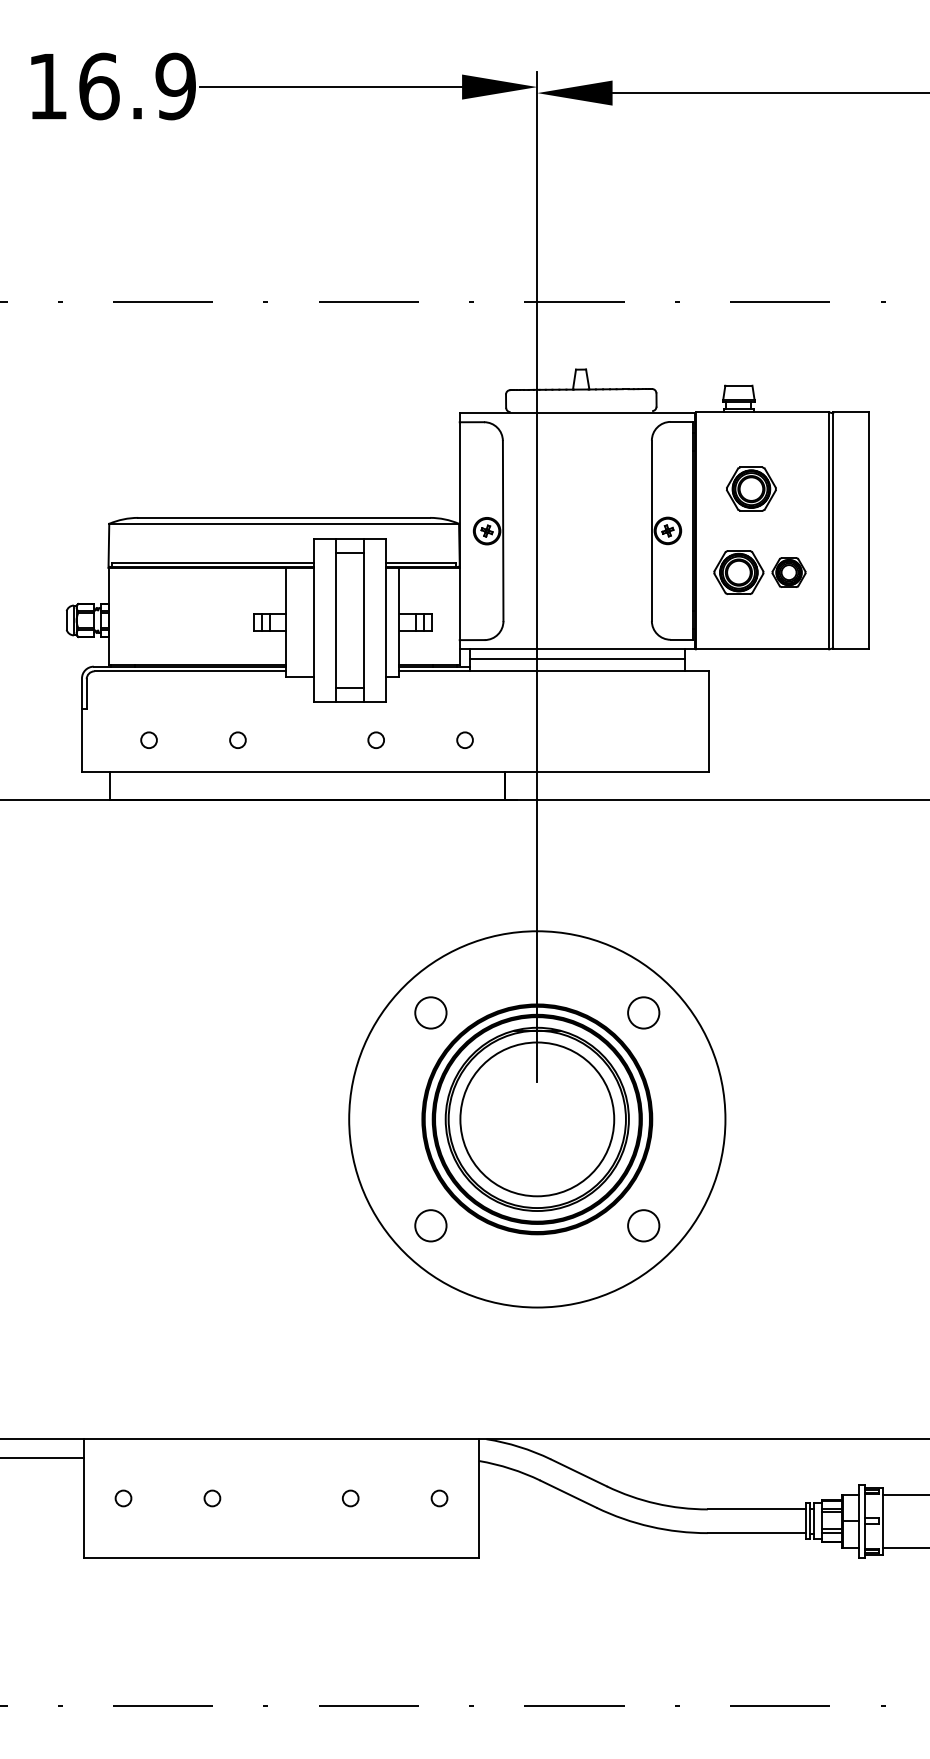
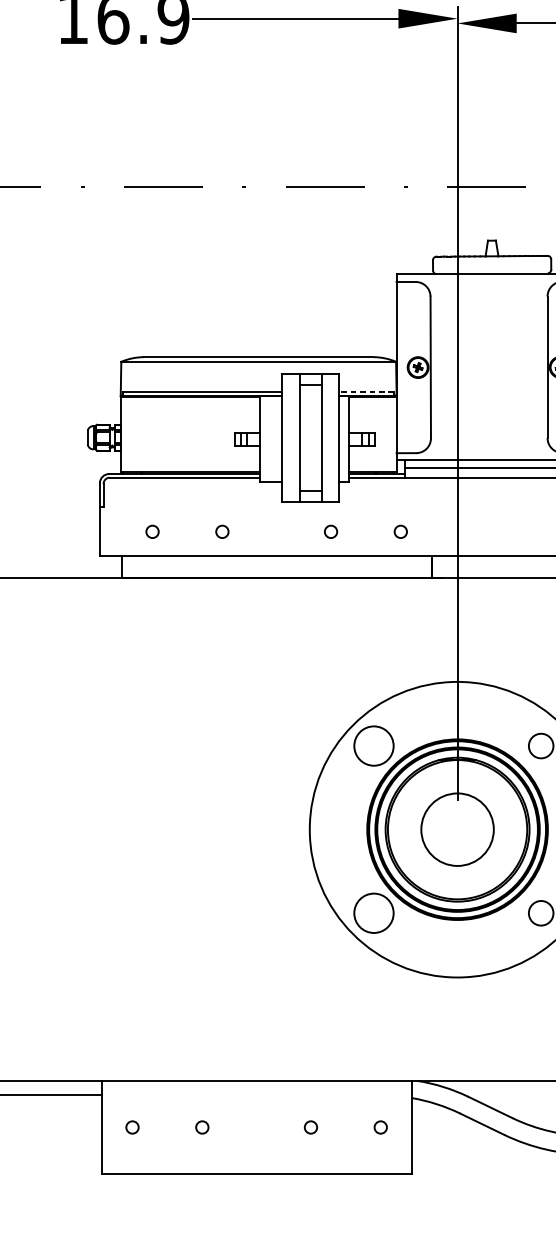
line: (420, 562) -> (365, 392), solid -> dashed
circle: (430, 1012) -> (373, 745), size x1.6
circle: (537, 1119) -> (457, 829), size x0.6
circle: (430, 1225) -> (373, 913), size x1.6

